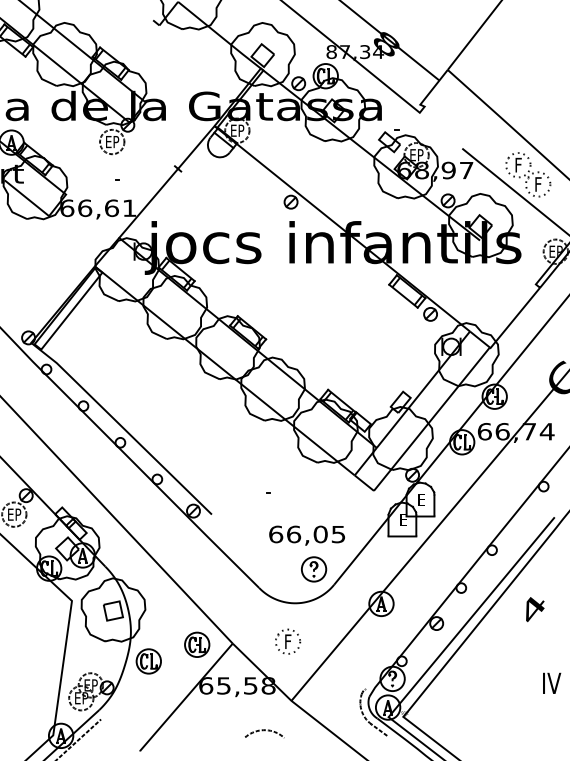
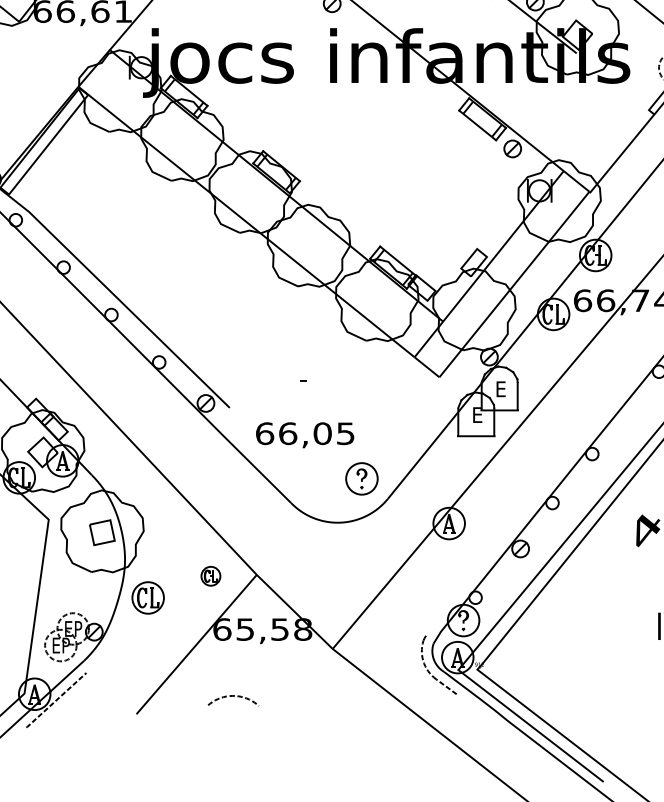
text: (306, 535) -> (304, 435), moved
part: (288, 641) -> (328, 572), removed
part: (197, 644) -> (211, 576), size x0.6
curve: (264, 731) -> (233, 697), moved

